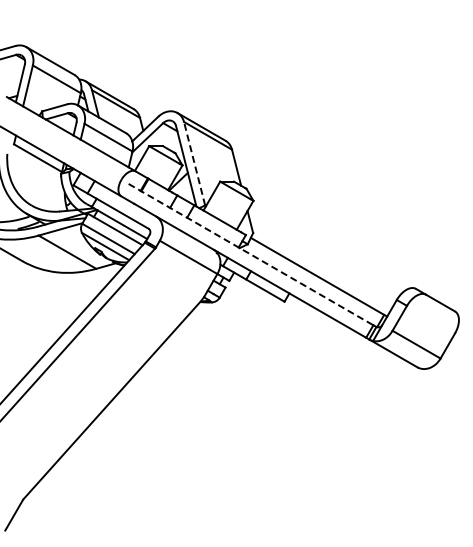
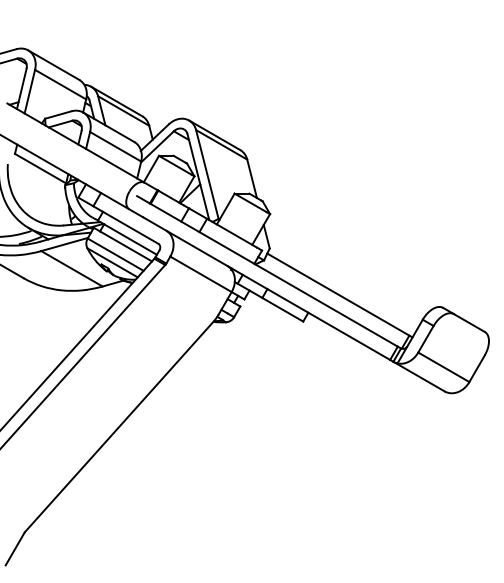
line: (194, 163) -> (207, 174), dashed -> solid
line: (251, 254) -> (267, 271), dashed -> solid

